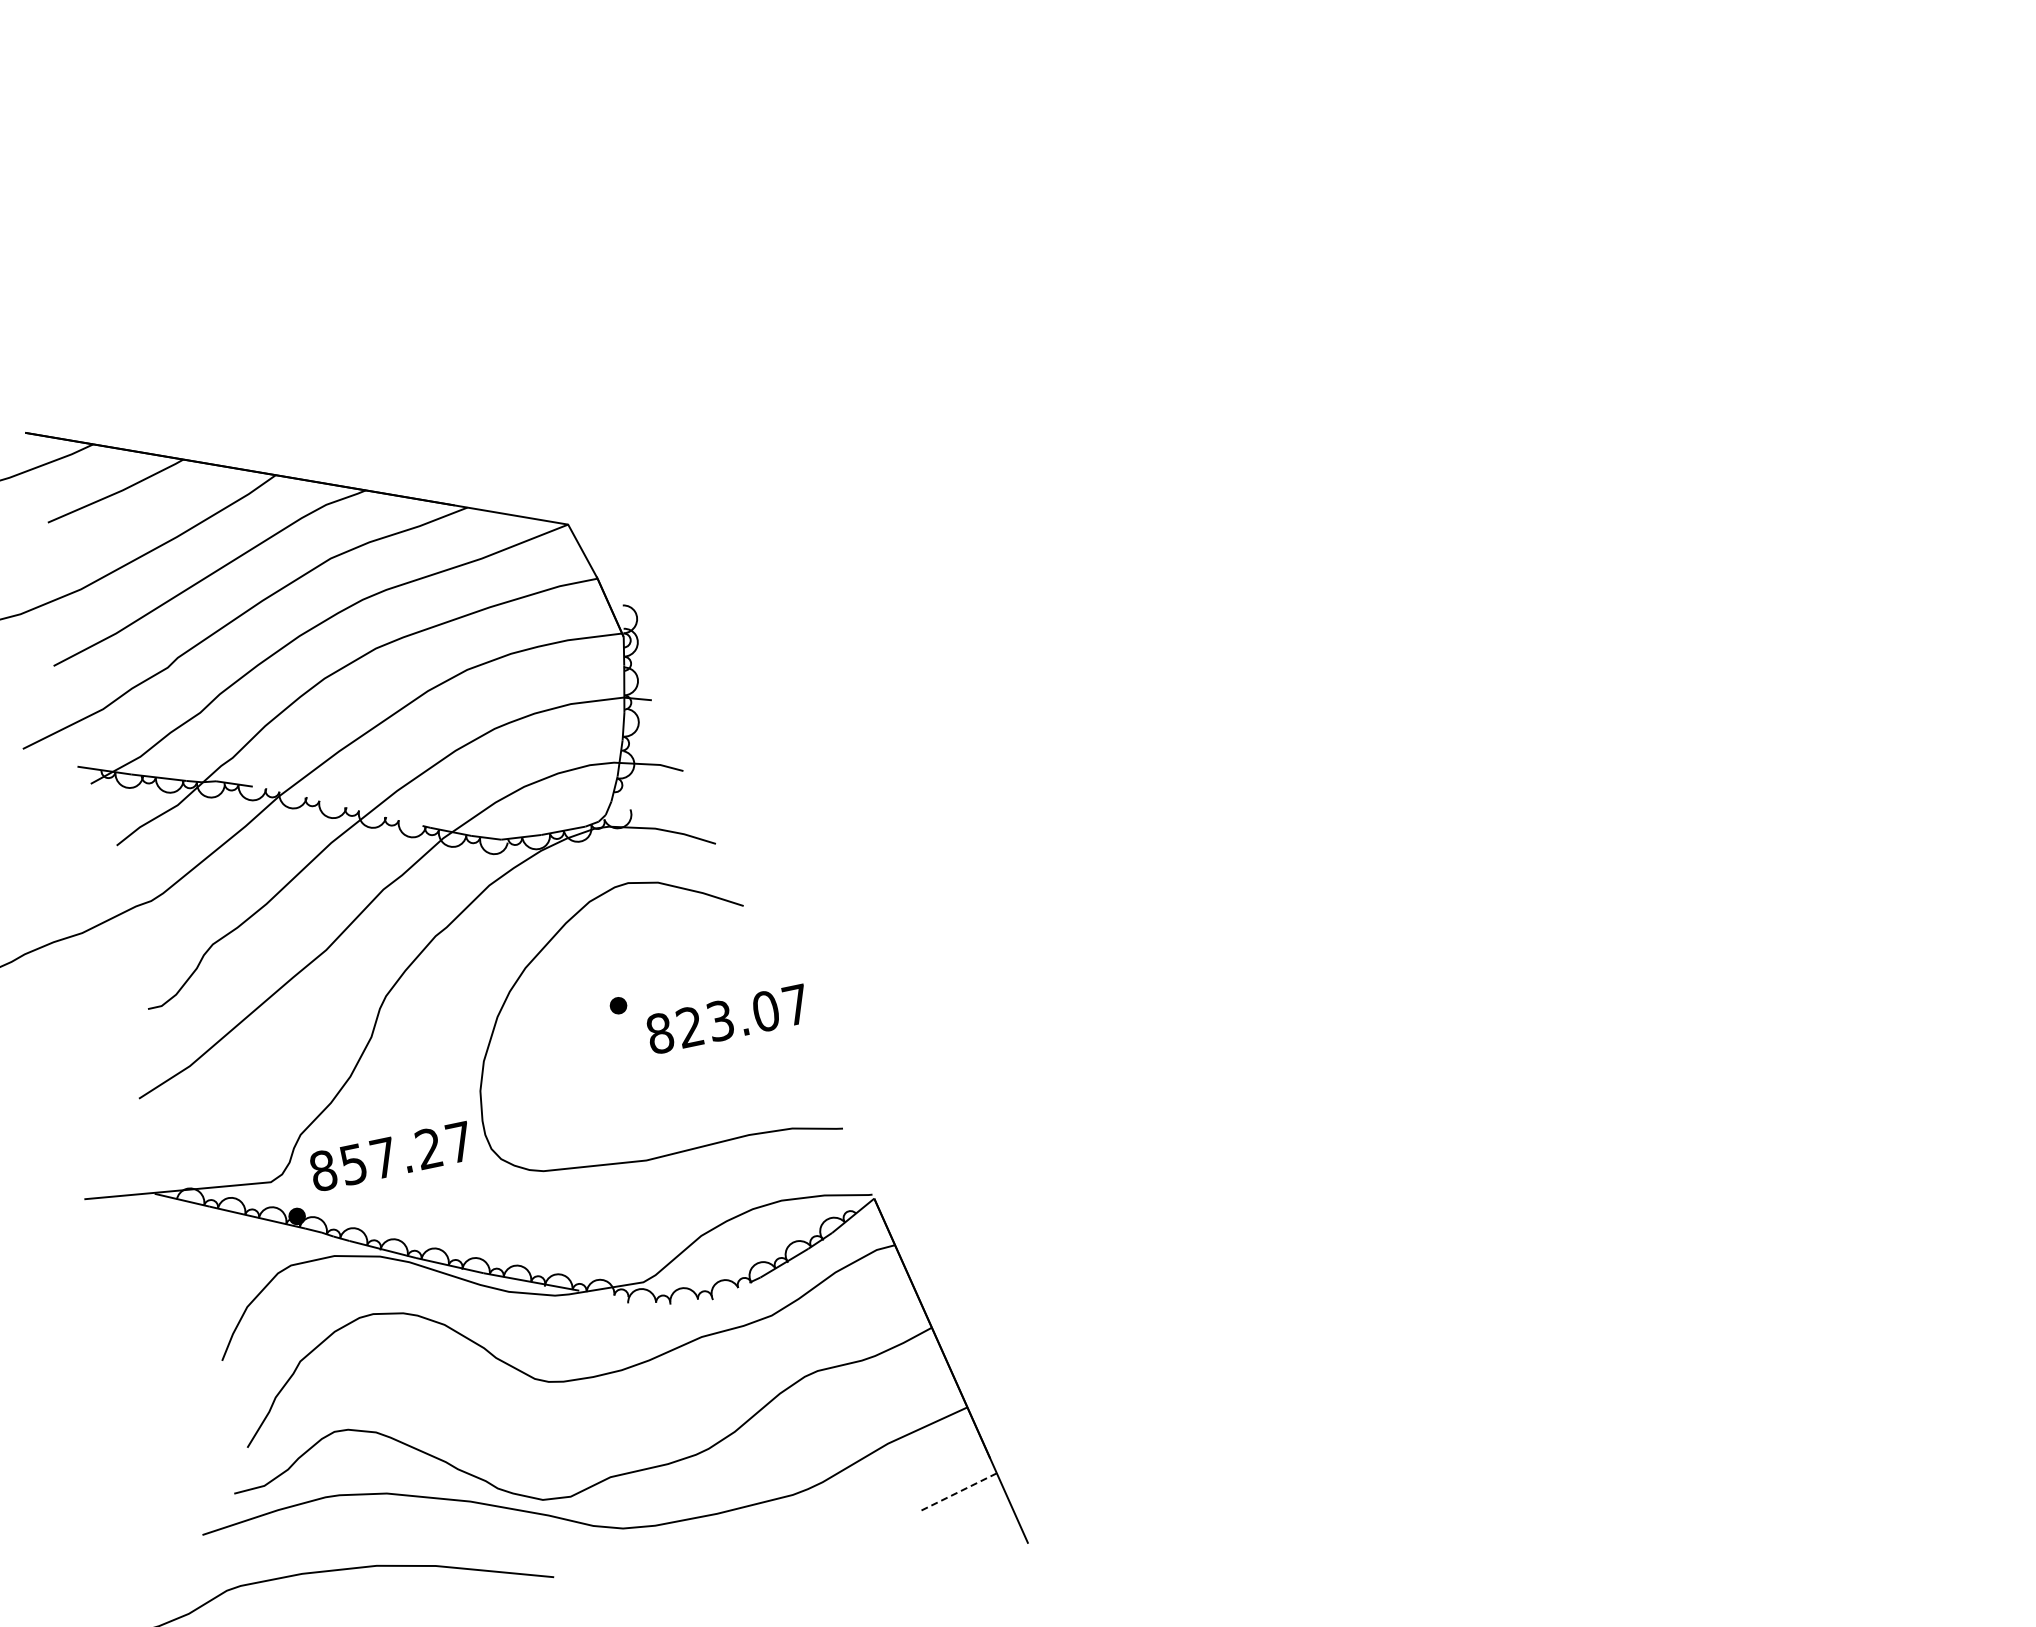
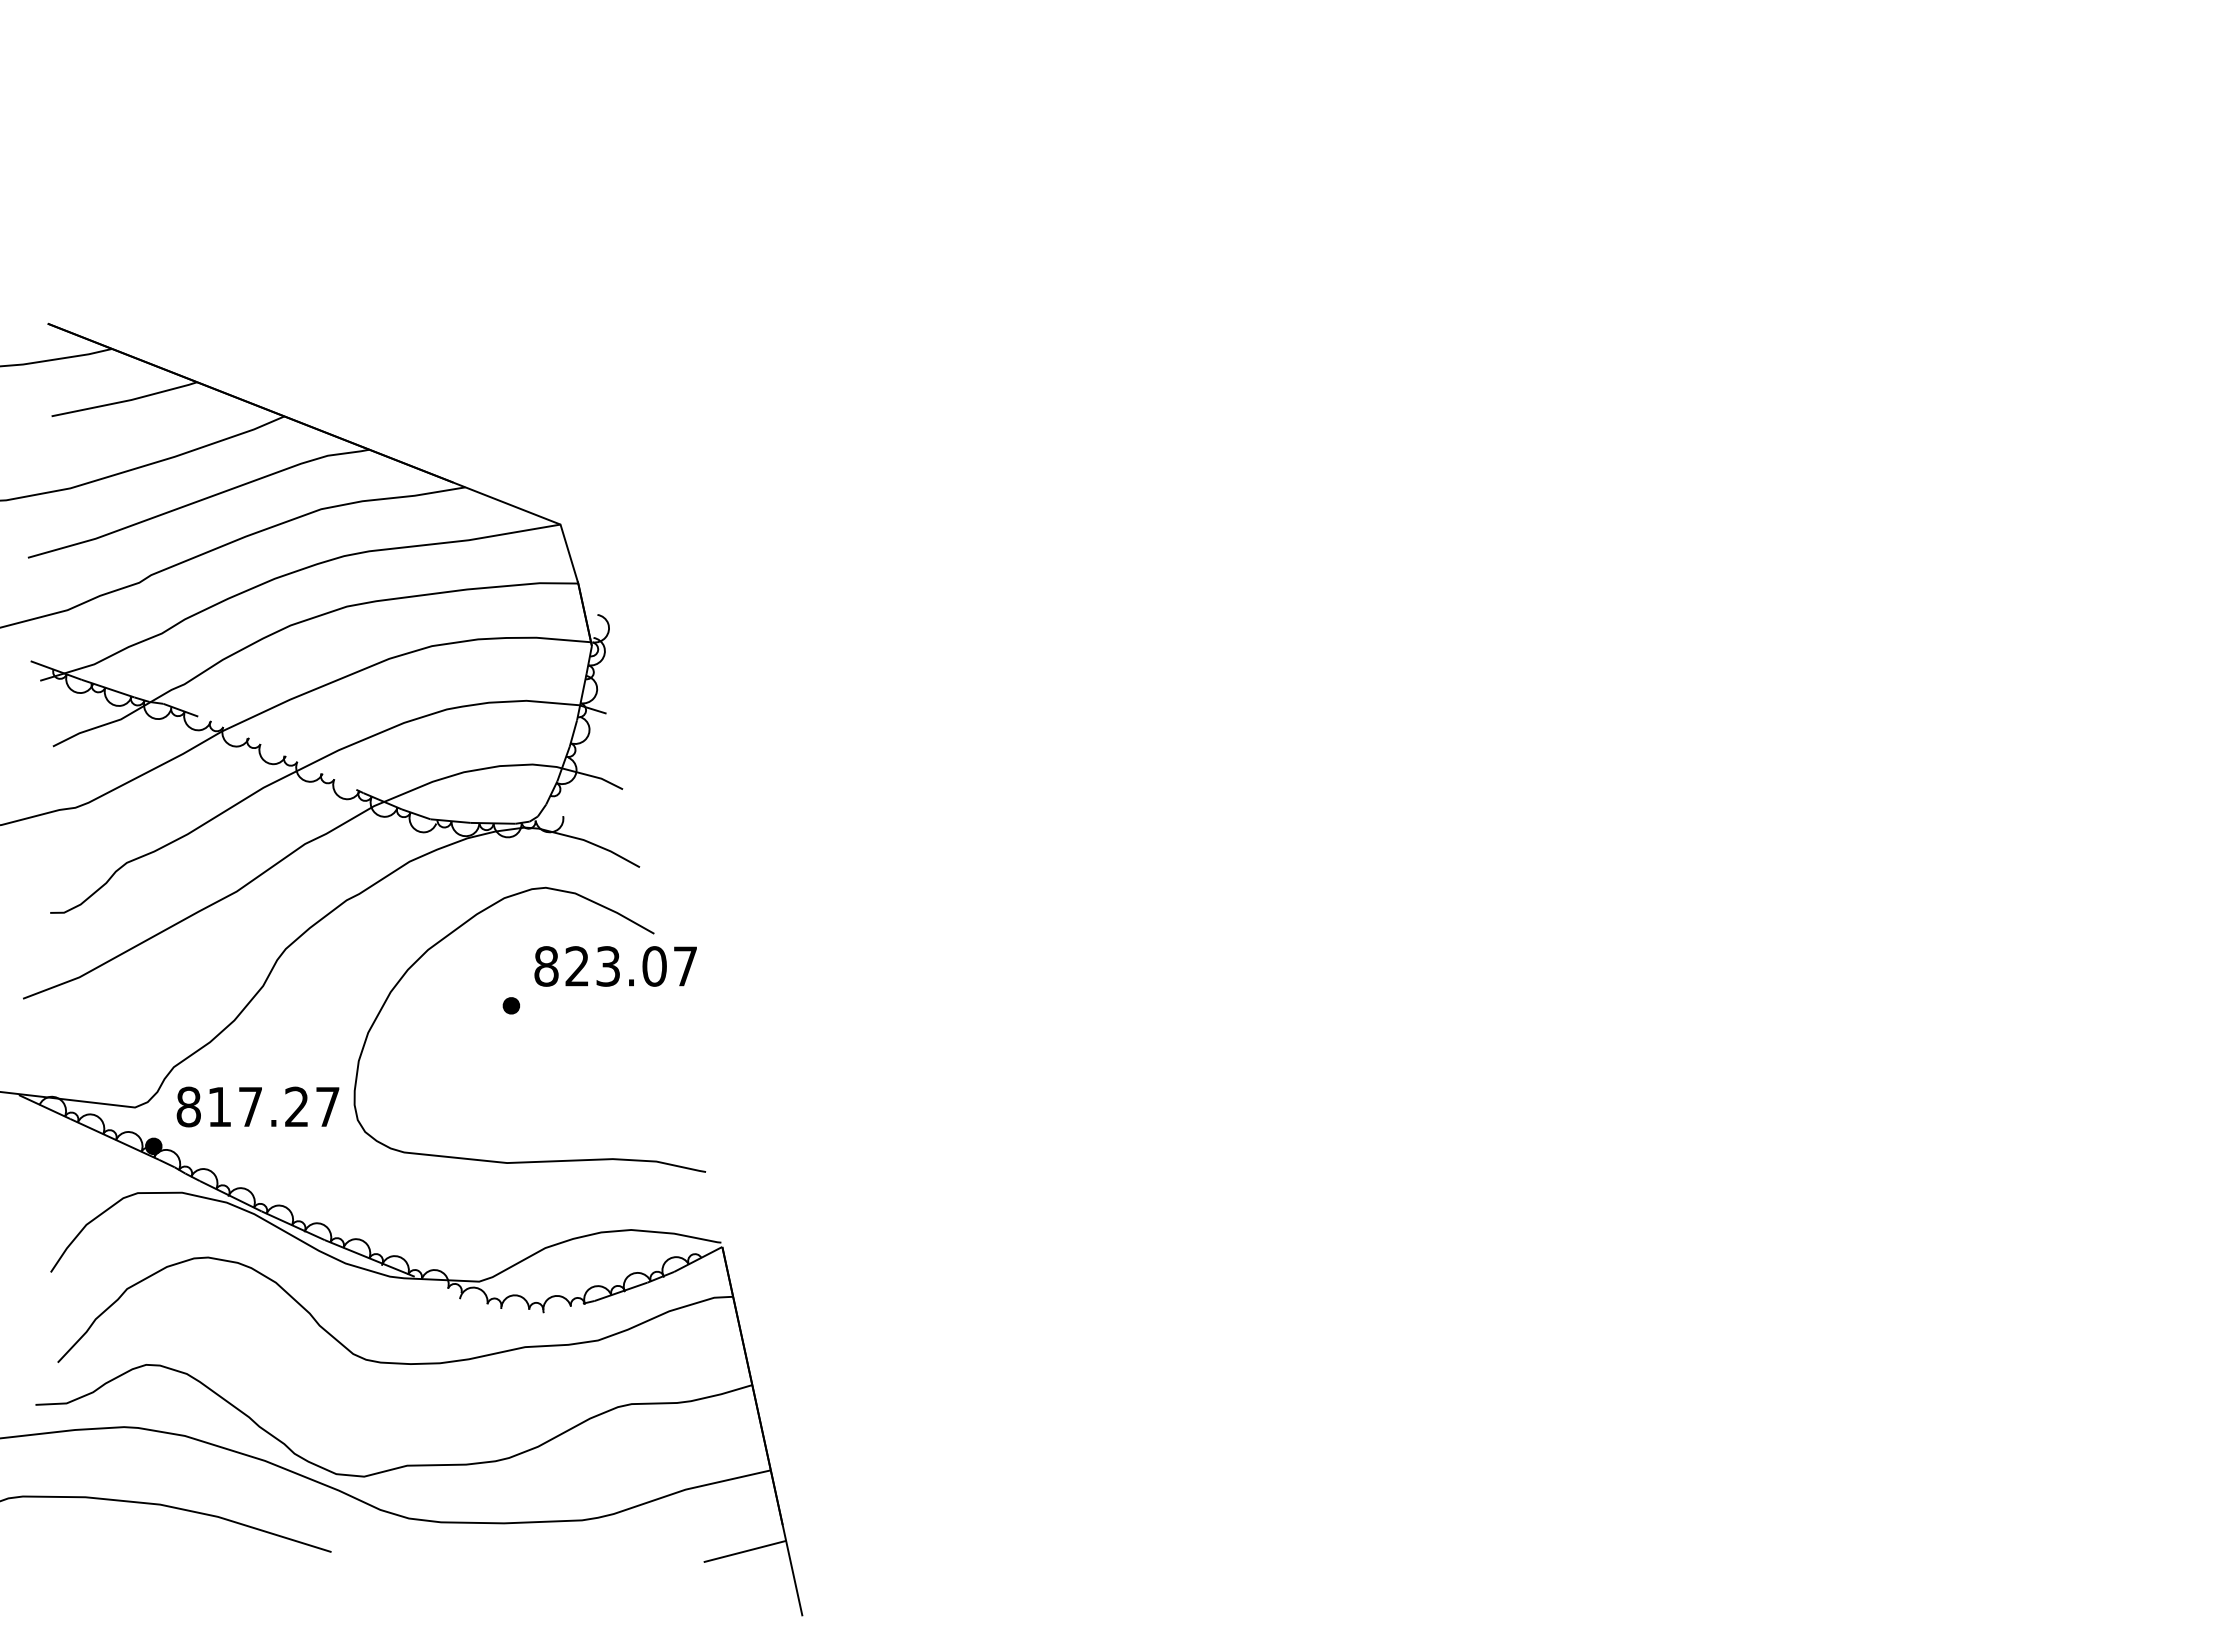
text: (727, 1019) -> (615, 966), moved
text: (353, 1164) -> (219, 1107), 857.27 -> 817.27
line: (958, 1492) -> (744, 1551), dashed -> solid

